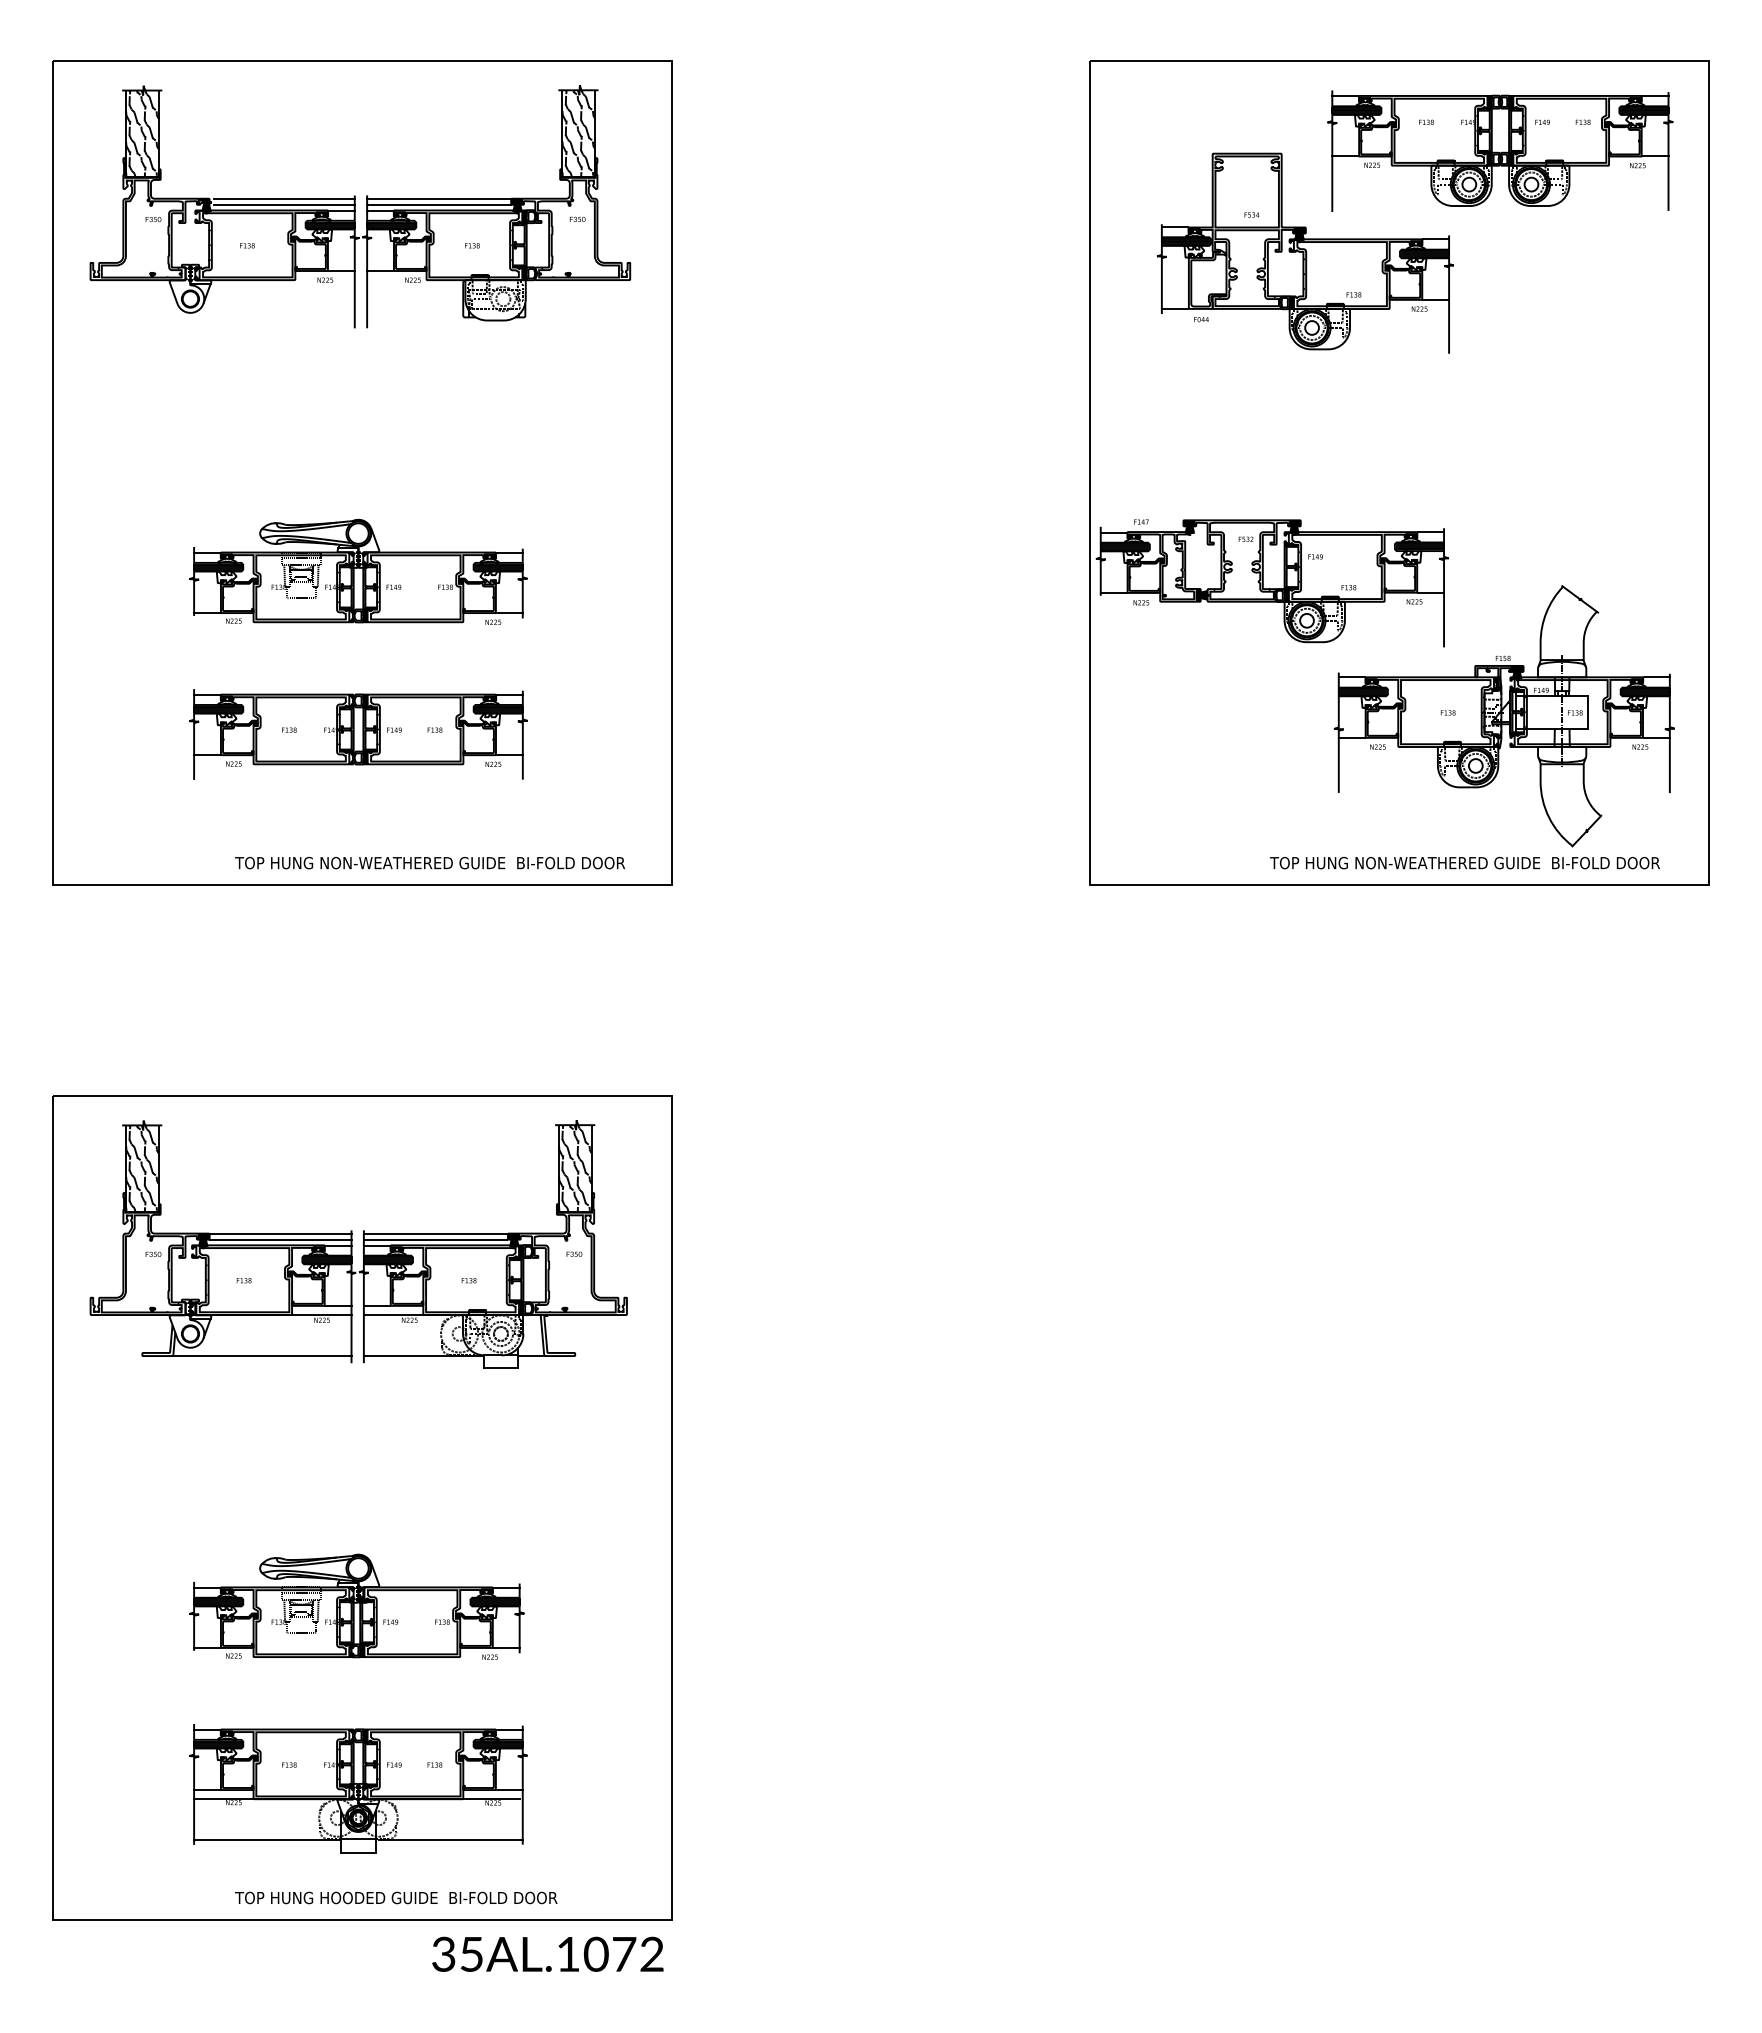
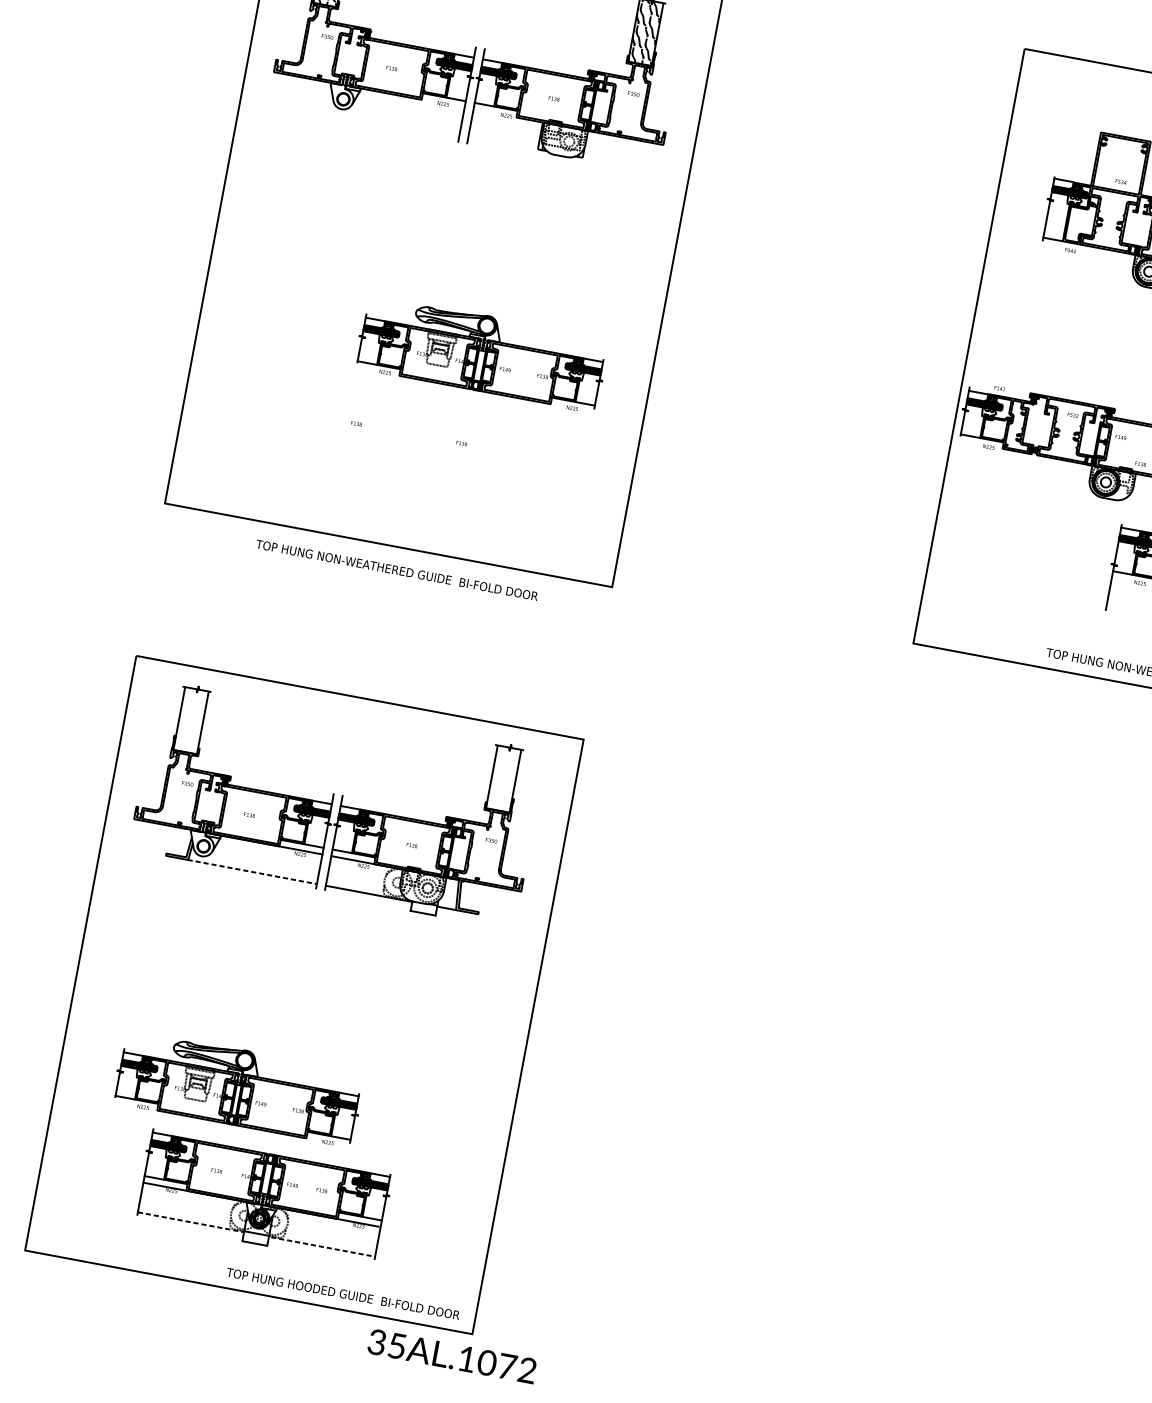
line: (283, 198) -> (424, 39), removed
line: (438, 198) -> (536, 60), removed
line: (283, 204) -> (423, 43), removed
line: (438, 204) -> (535, 64), removed
part: (358, 571) -> (481, 353), moved
part: (358, 734) -> (405, 436), removed
text: (429, 863) -> (396, 570), moved
hatch: (575, 1167) -> (504, 778), removed
hatch: (142, 1168) -> (191, 720), removed
line: (280, 1233) -> (282, 786), removed
line: (435, 1233) -> (394, 806), removed
line: (280, 1239) -> (281, 790), removed
line: (435, 1239) -> (393, 811), removed
line: (261, 1356) -> (251, 872), solid -> dashed
part: (356, 1606) -> (238, 1087), moved
line: (267, 1840) -> (190, 1222), solid -> dashed
line: (450, 1840) -> (322, 1247), solid -> dashed
text: (396, 1897) -> (343, 1293), moved
text: (547, 1953) -> (452, 1355), moved

